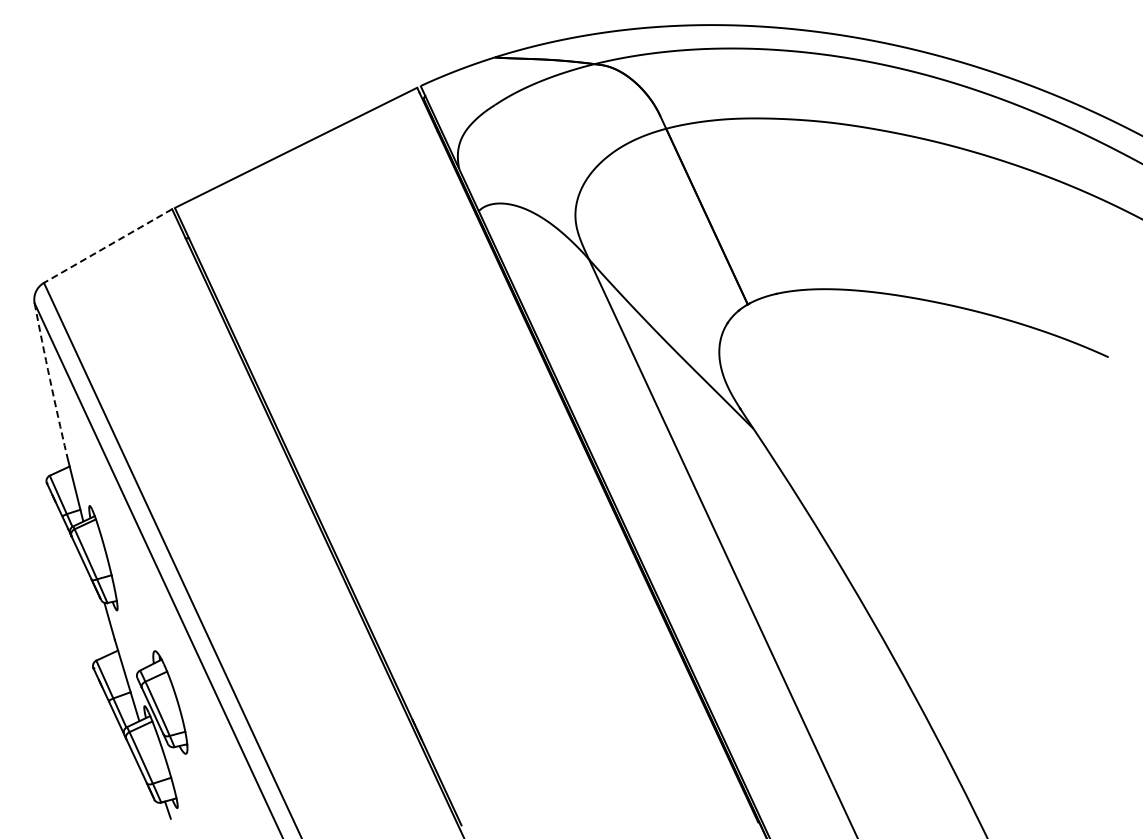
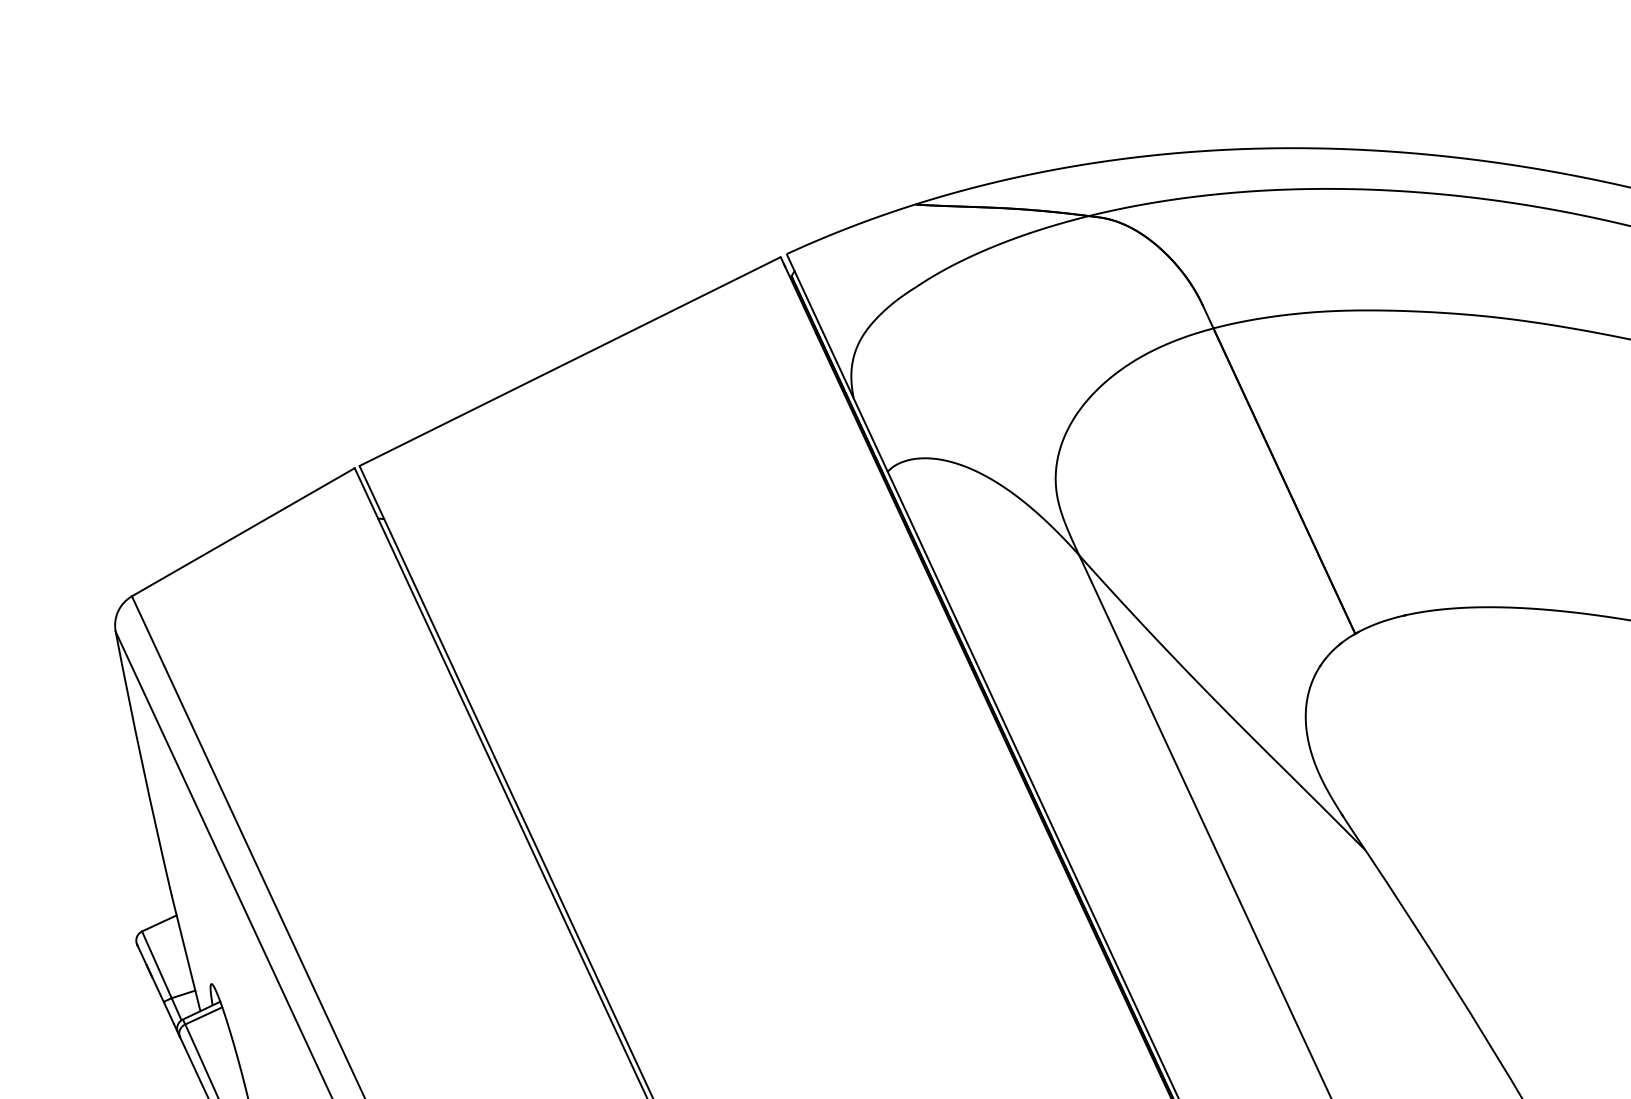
line: (108, 246) -> (244, 533), dashed -> solid
arc: (49, 379) -> (141, 764), dashed -> solid

